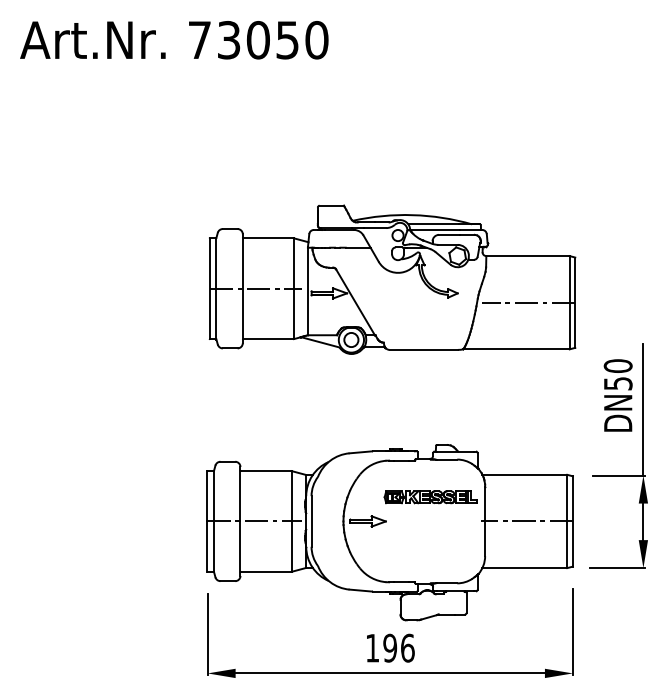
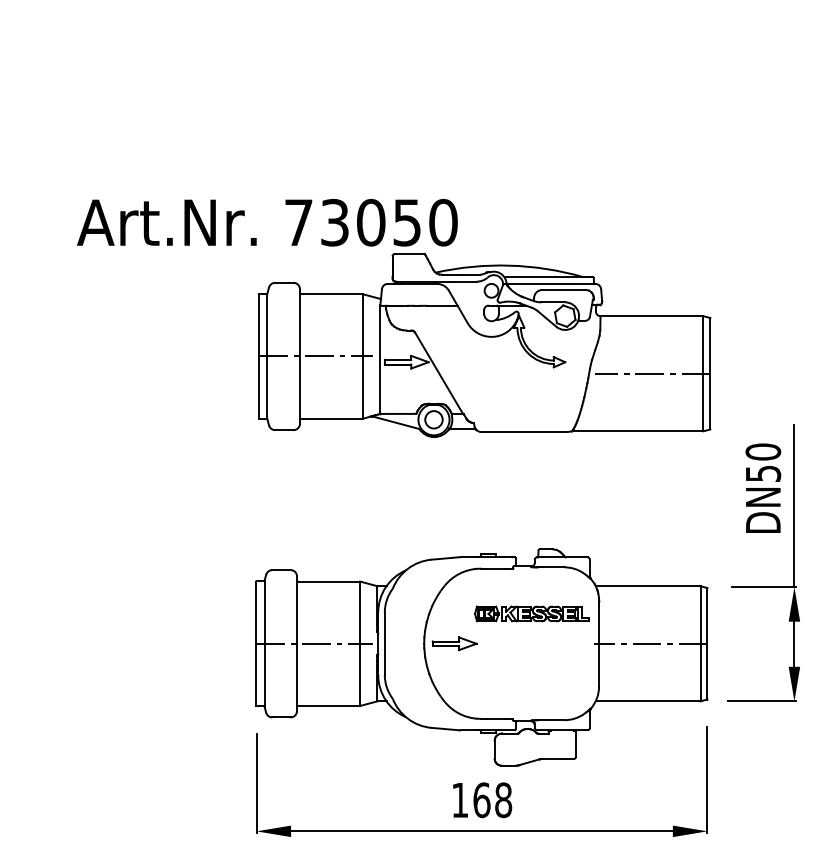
text: (174, 40) -> (267, 222), moved
text: (398, 648) -> (492, 800), 196 -> 168

